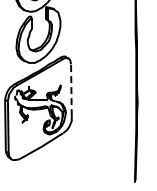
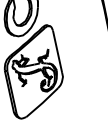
line: (71, 90) -> (57, 51), dashed -> solid

